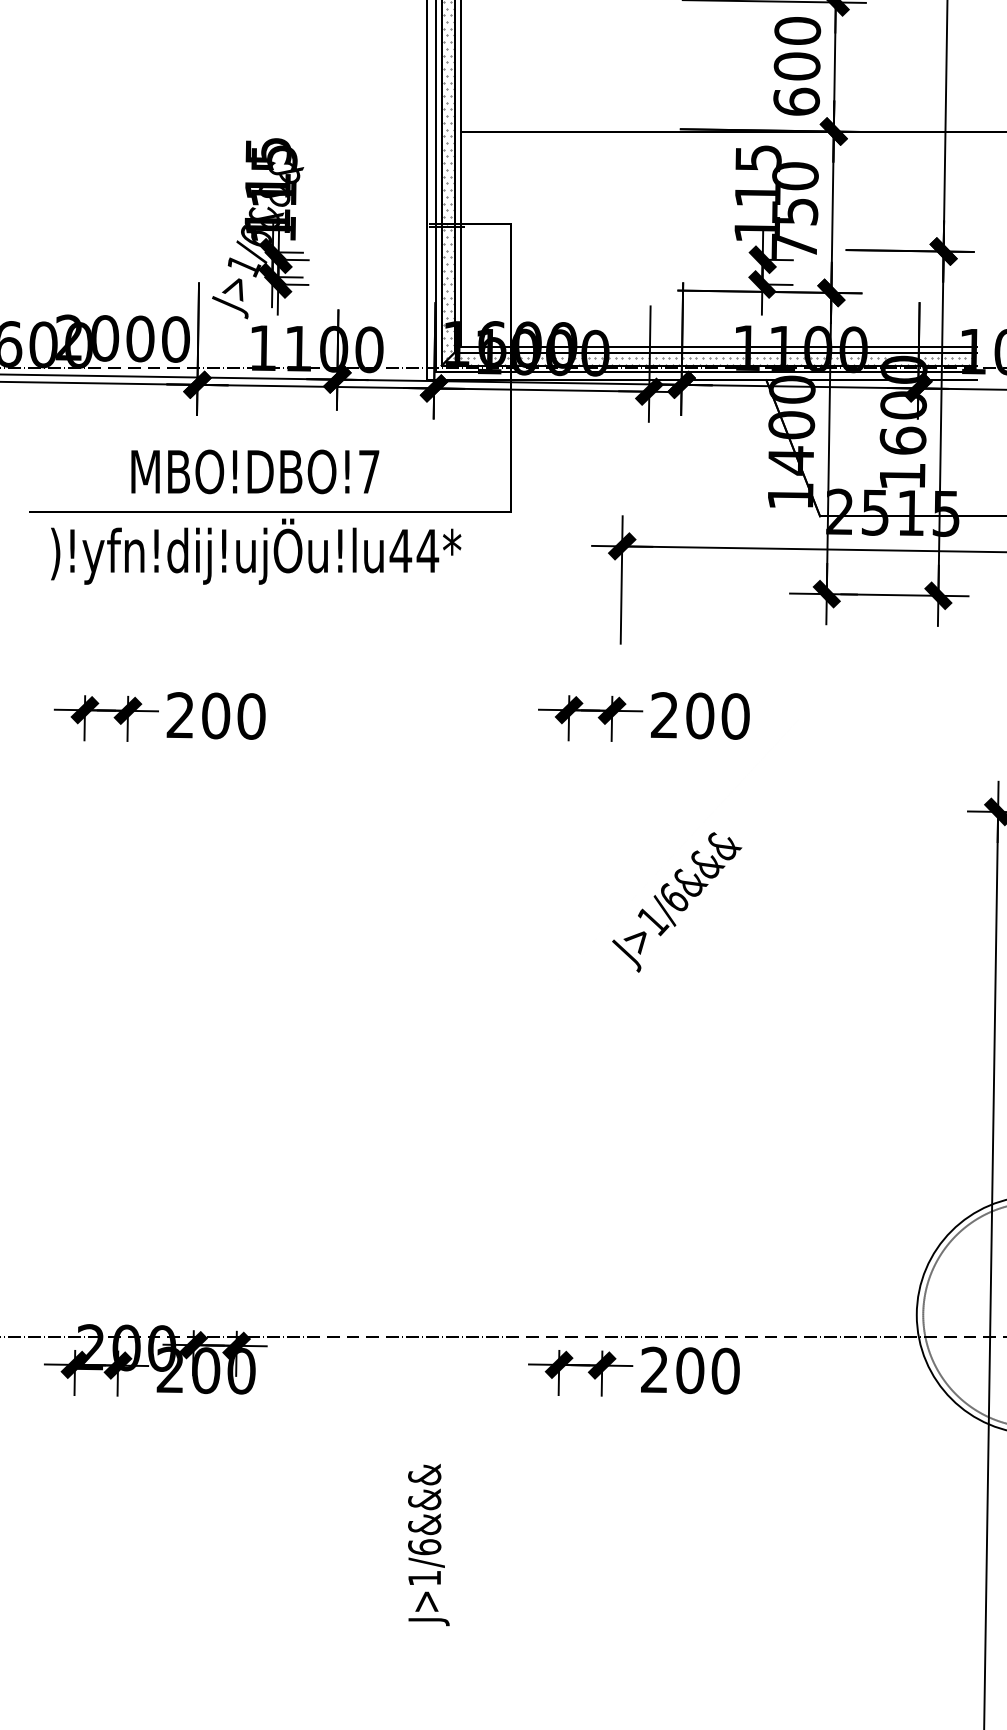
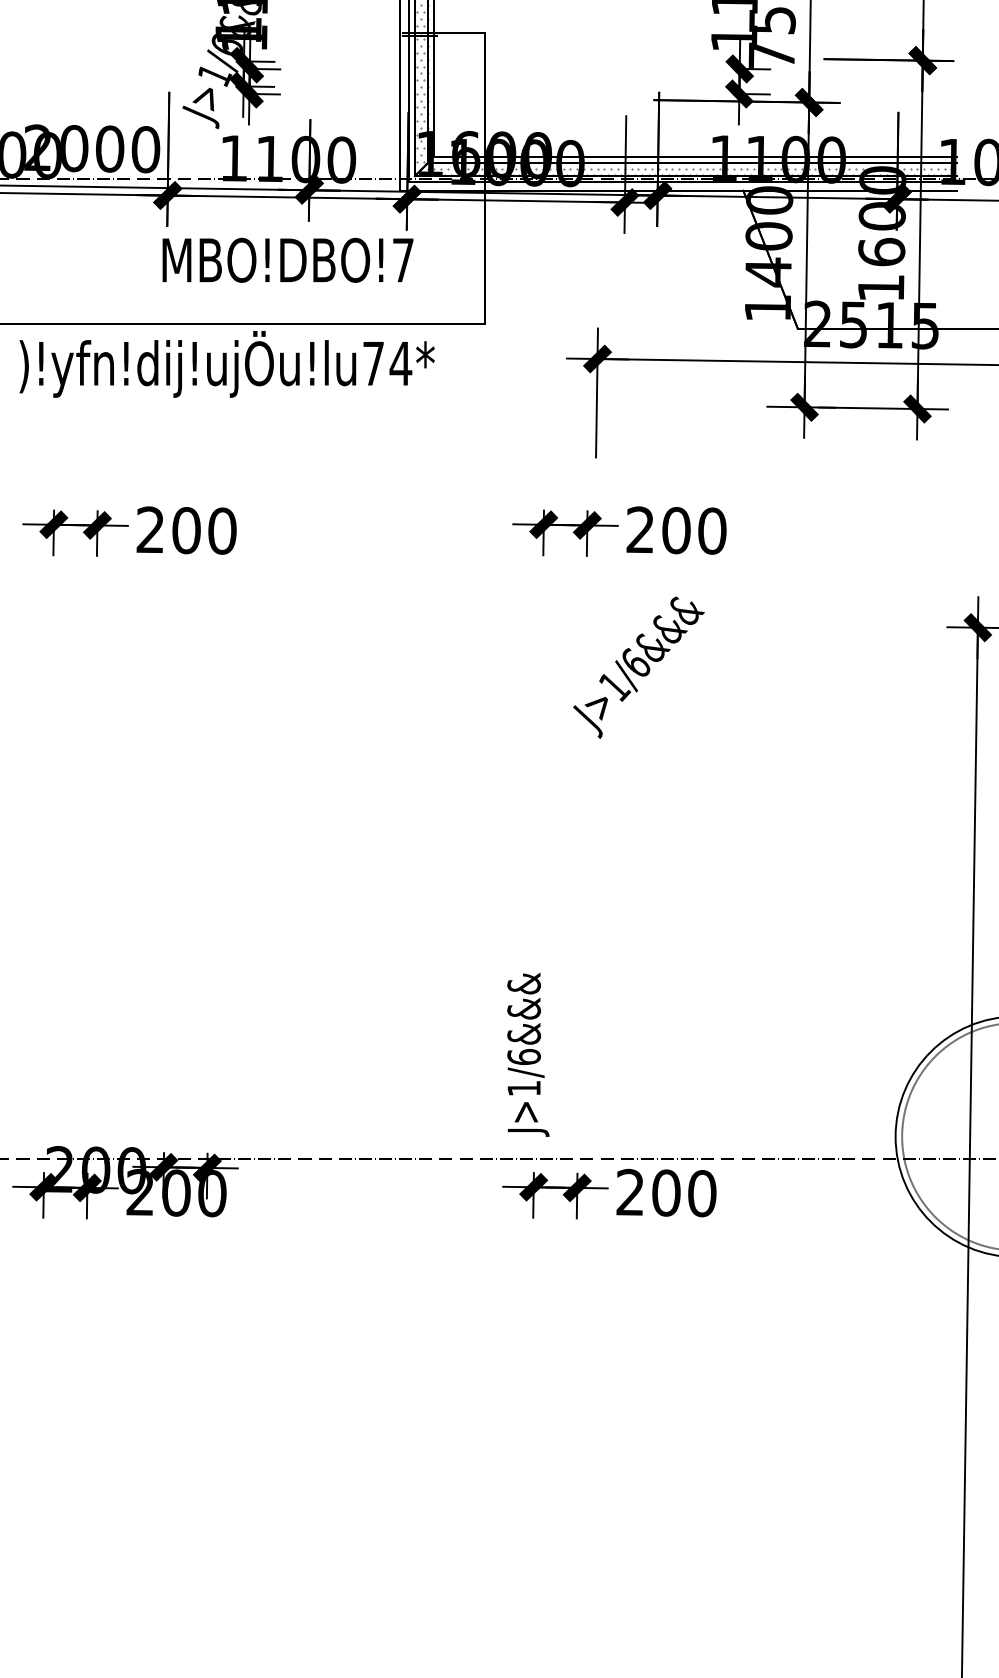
text: (255, 471) -> (288, 259), moved
text: (400, 550) -> (373, 363), )!yfn!dij!ujÖu!lu44* -> )!yfn!dij!ujÖu!lu74*
text: (677, 902) -> (639, 667), moved
text: (428, 1544) -> (528, 1054), moved

